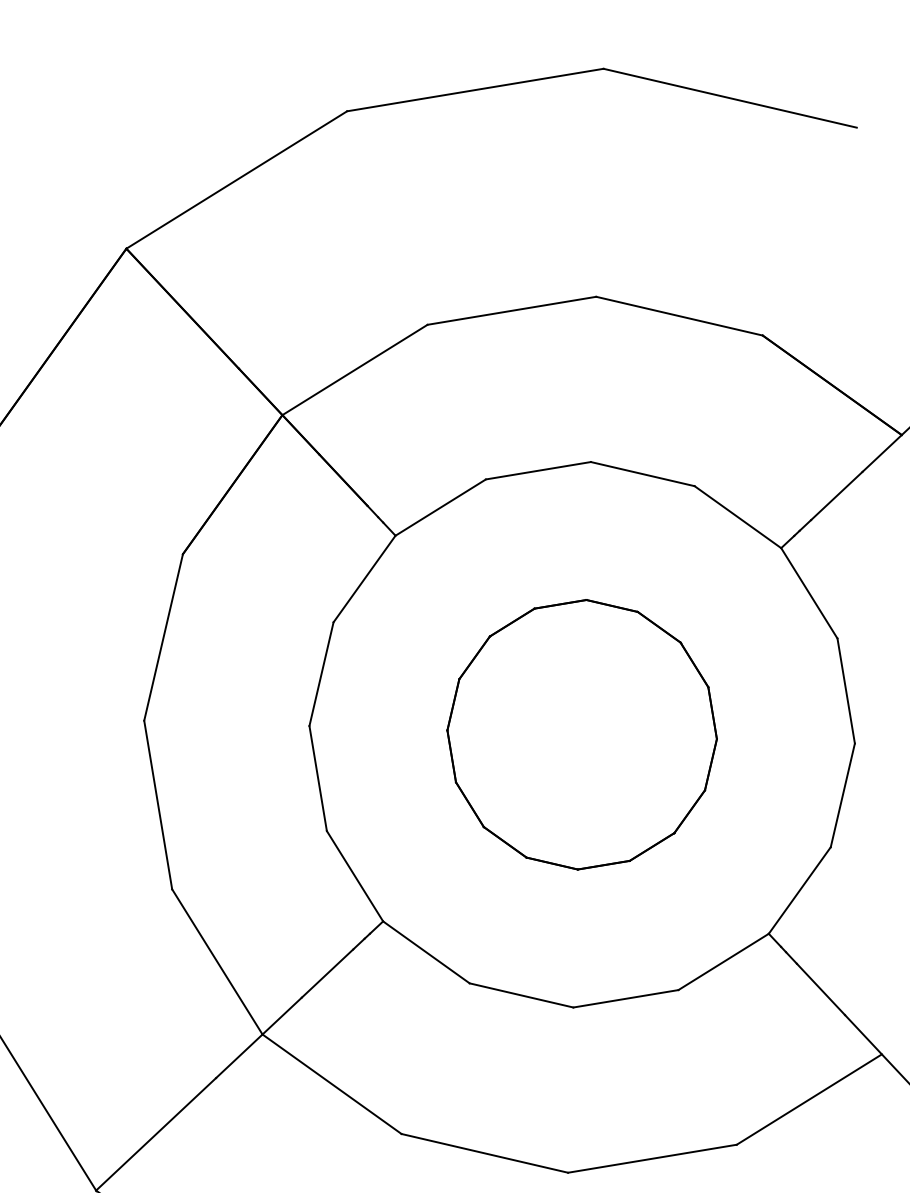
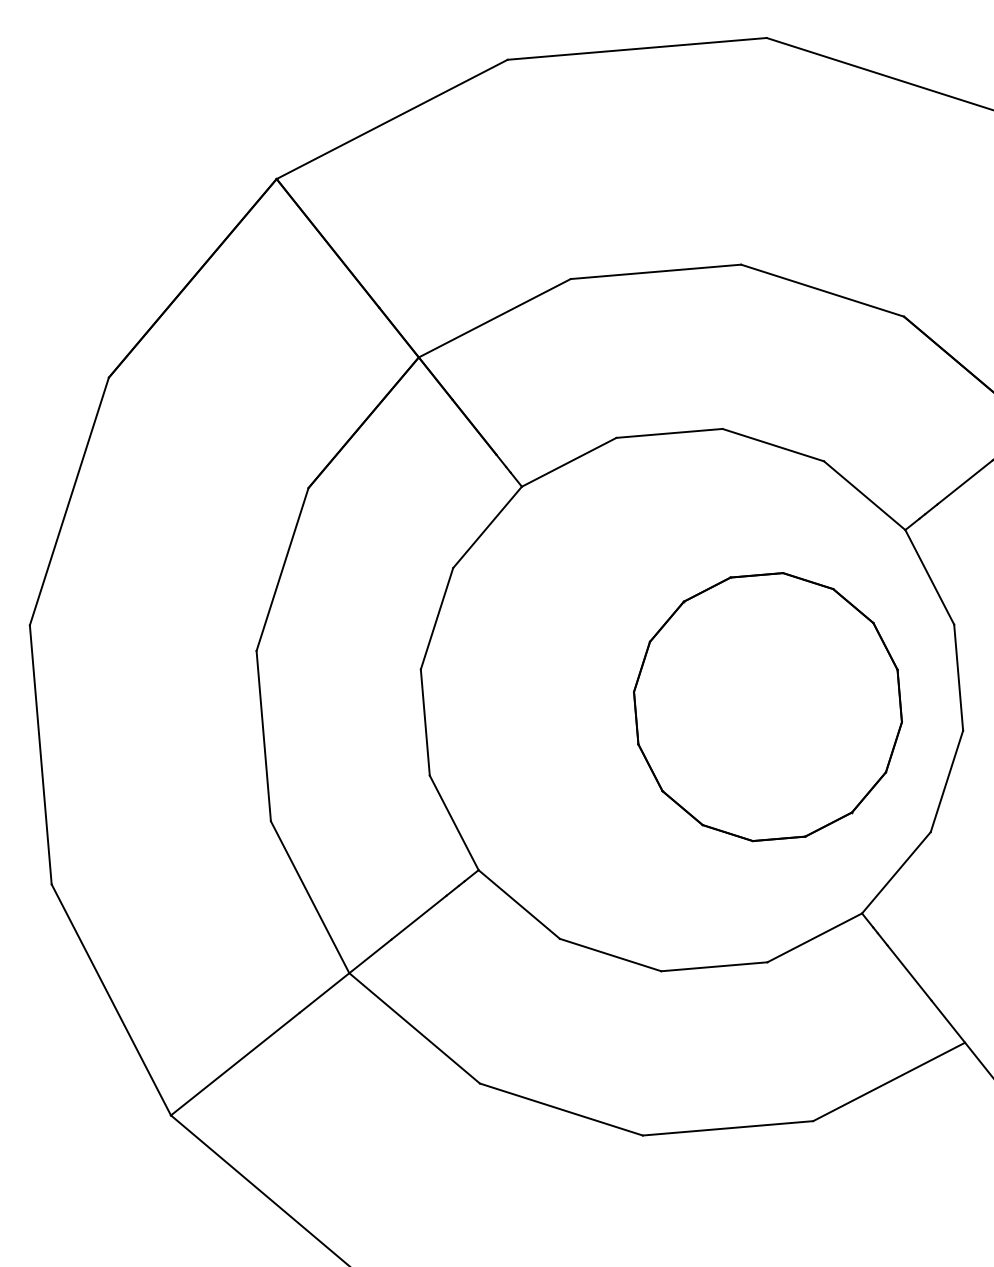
part: (581, 735) -> (767, 707), moved

